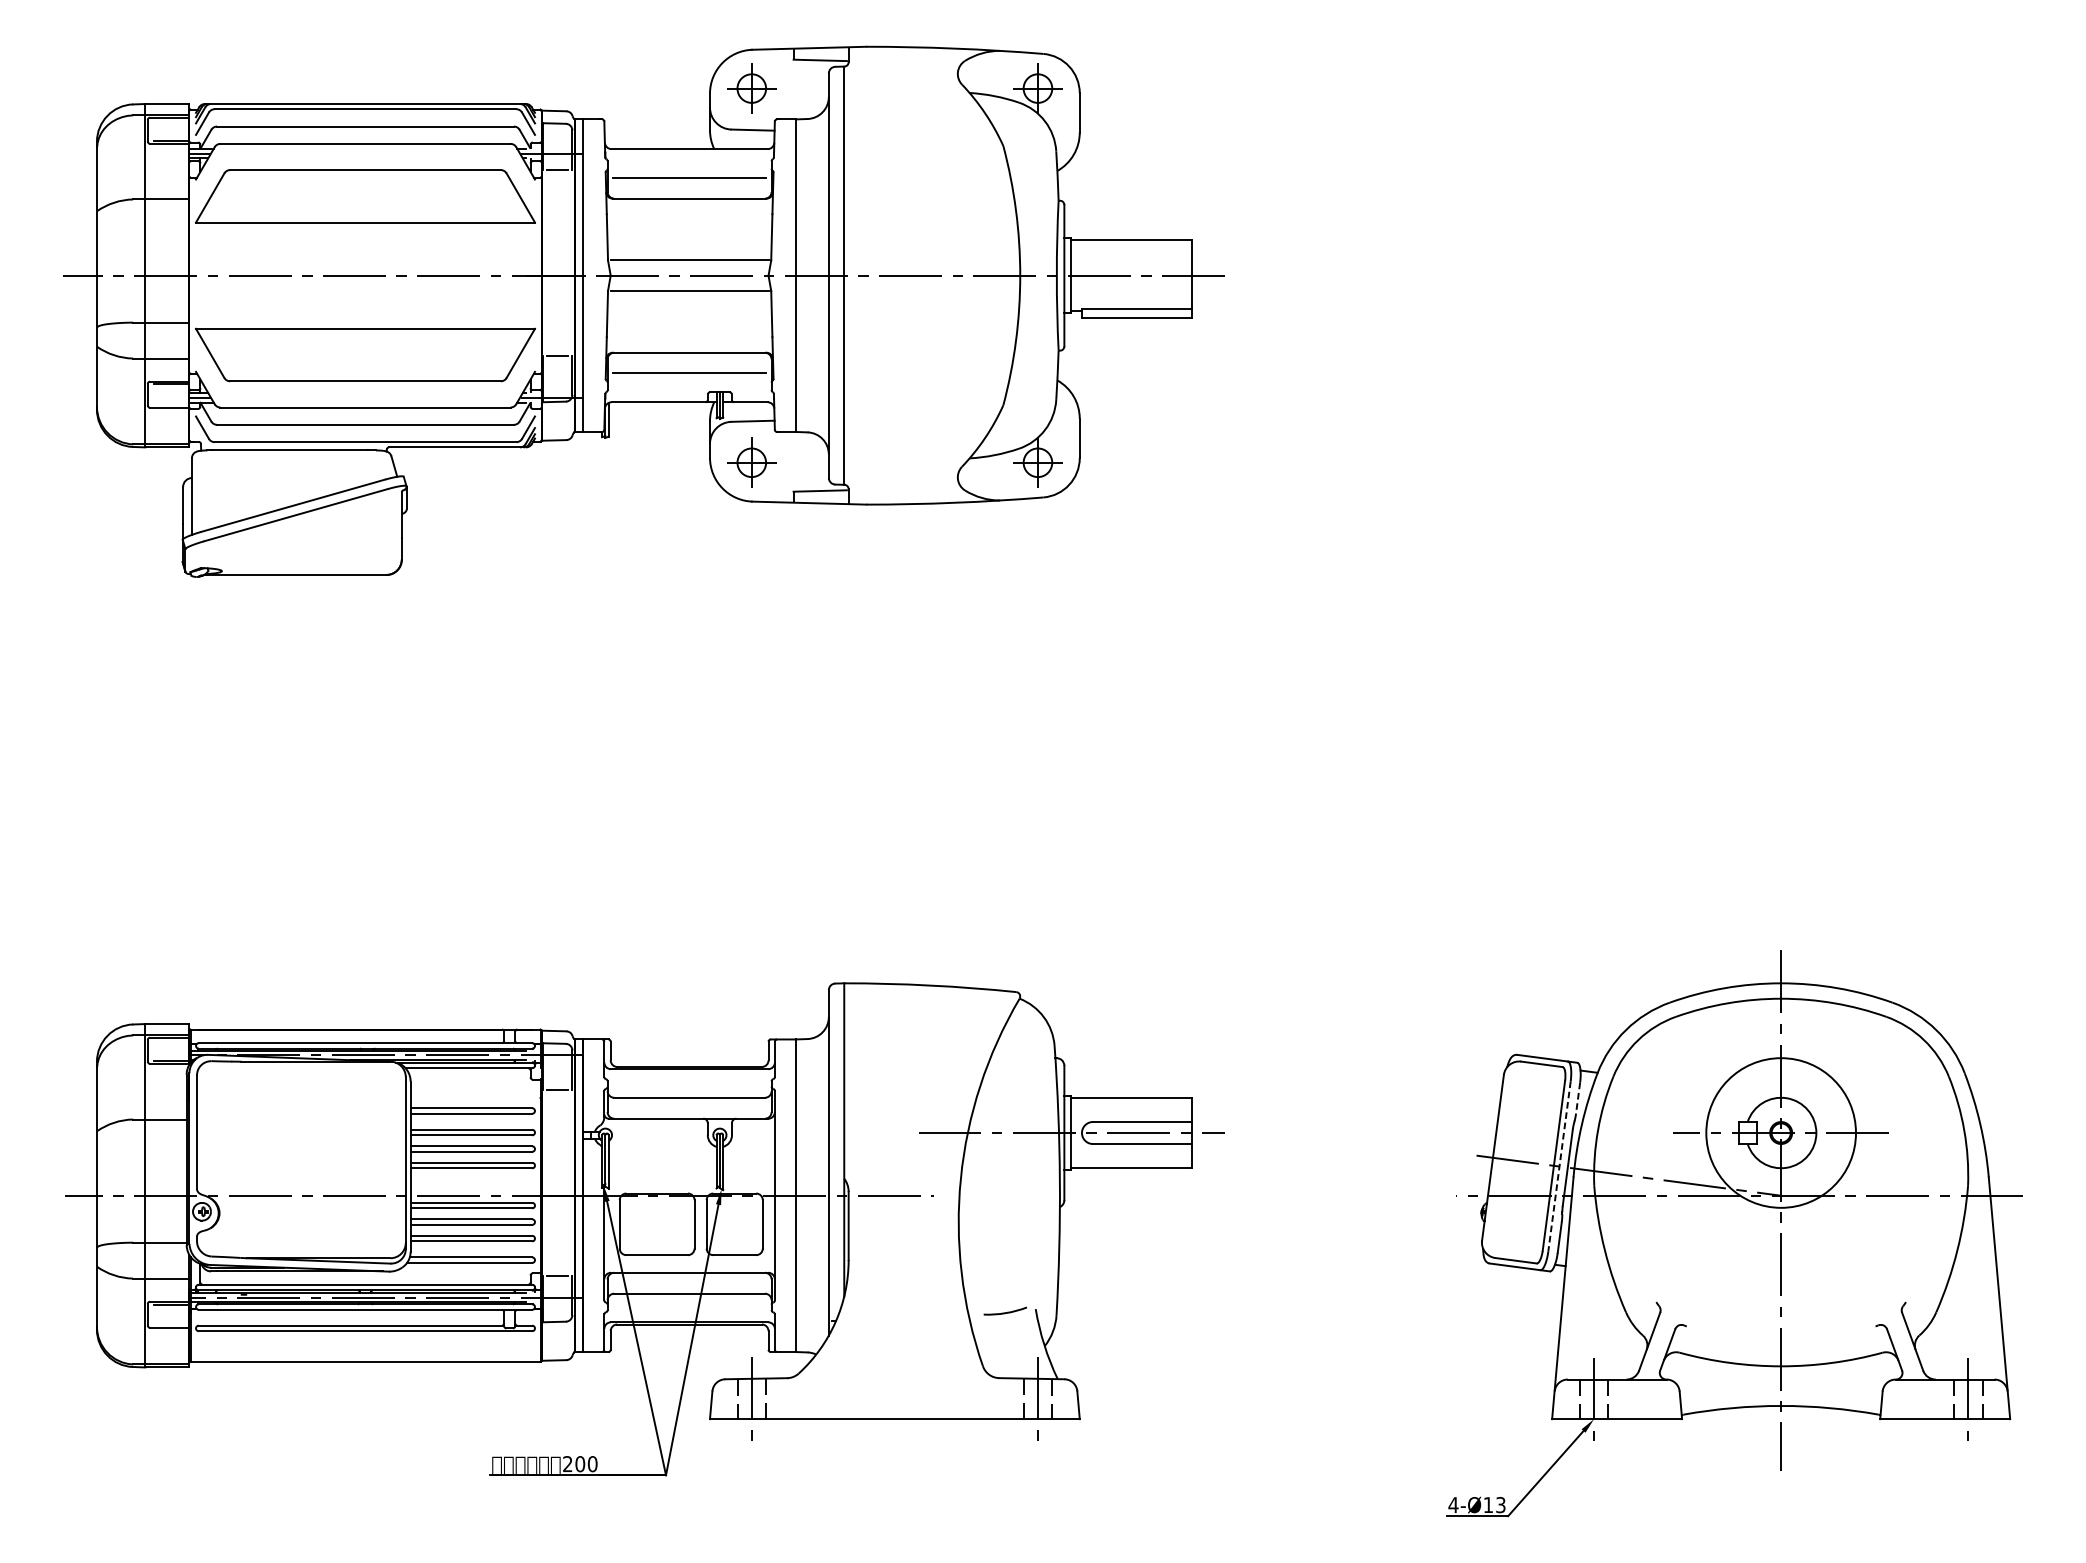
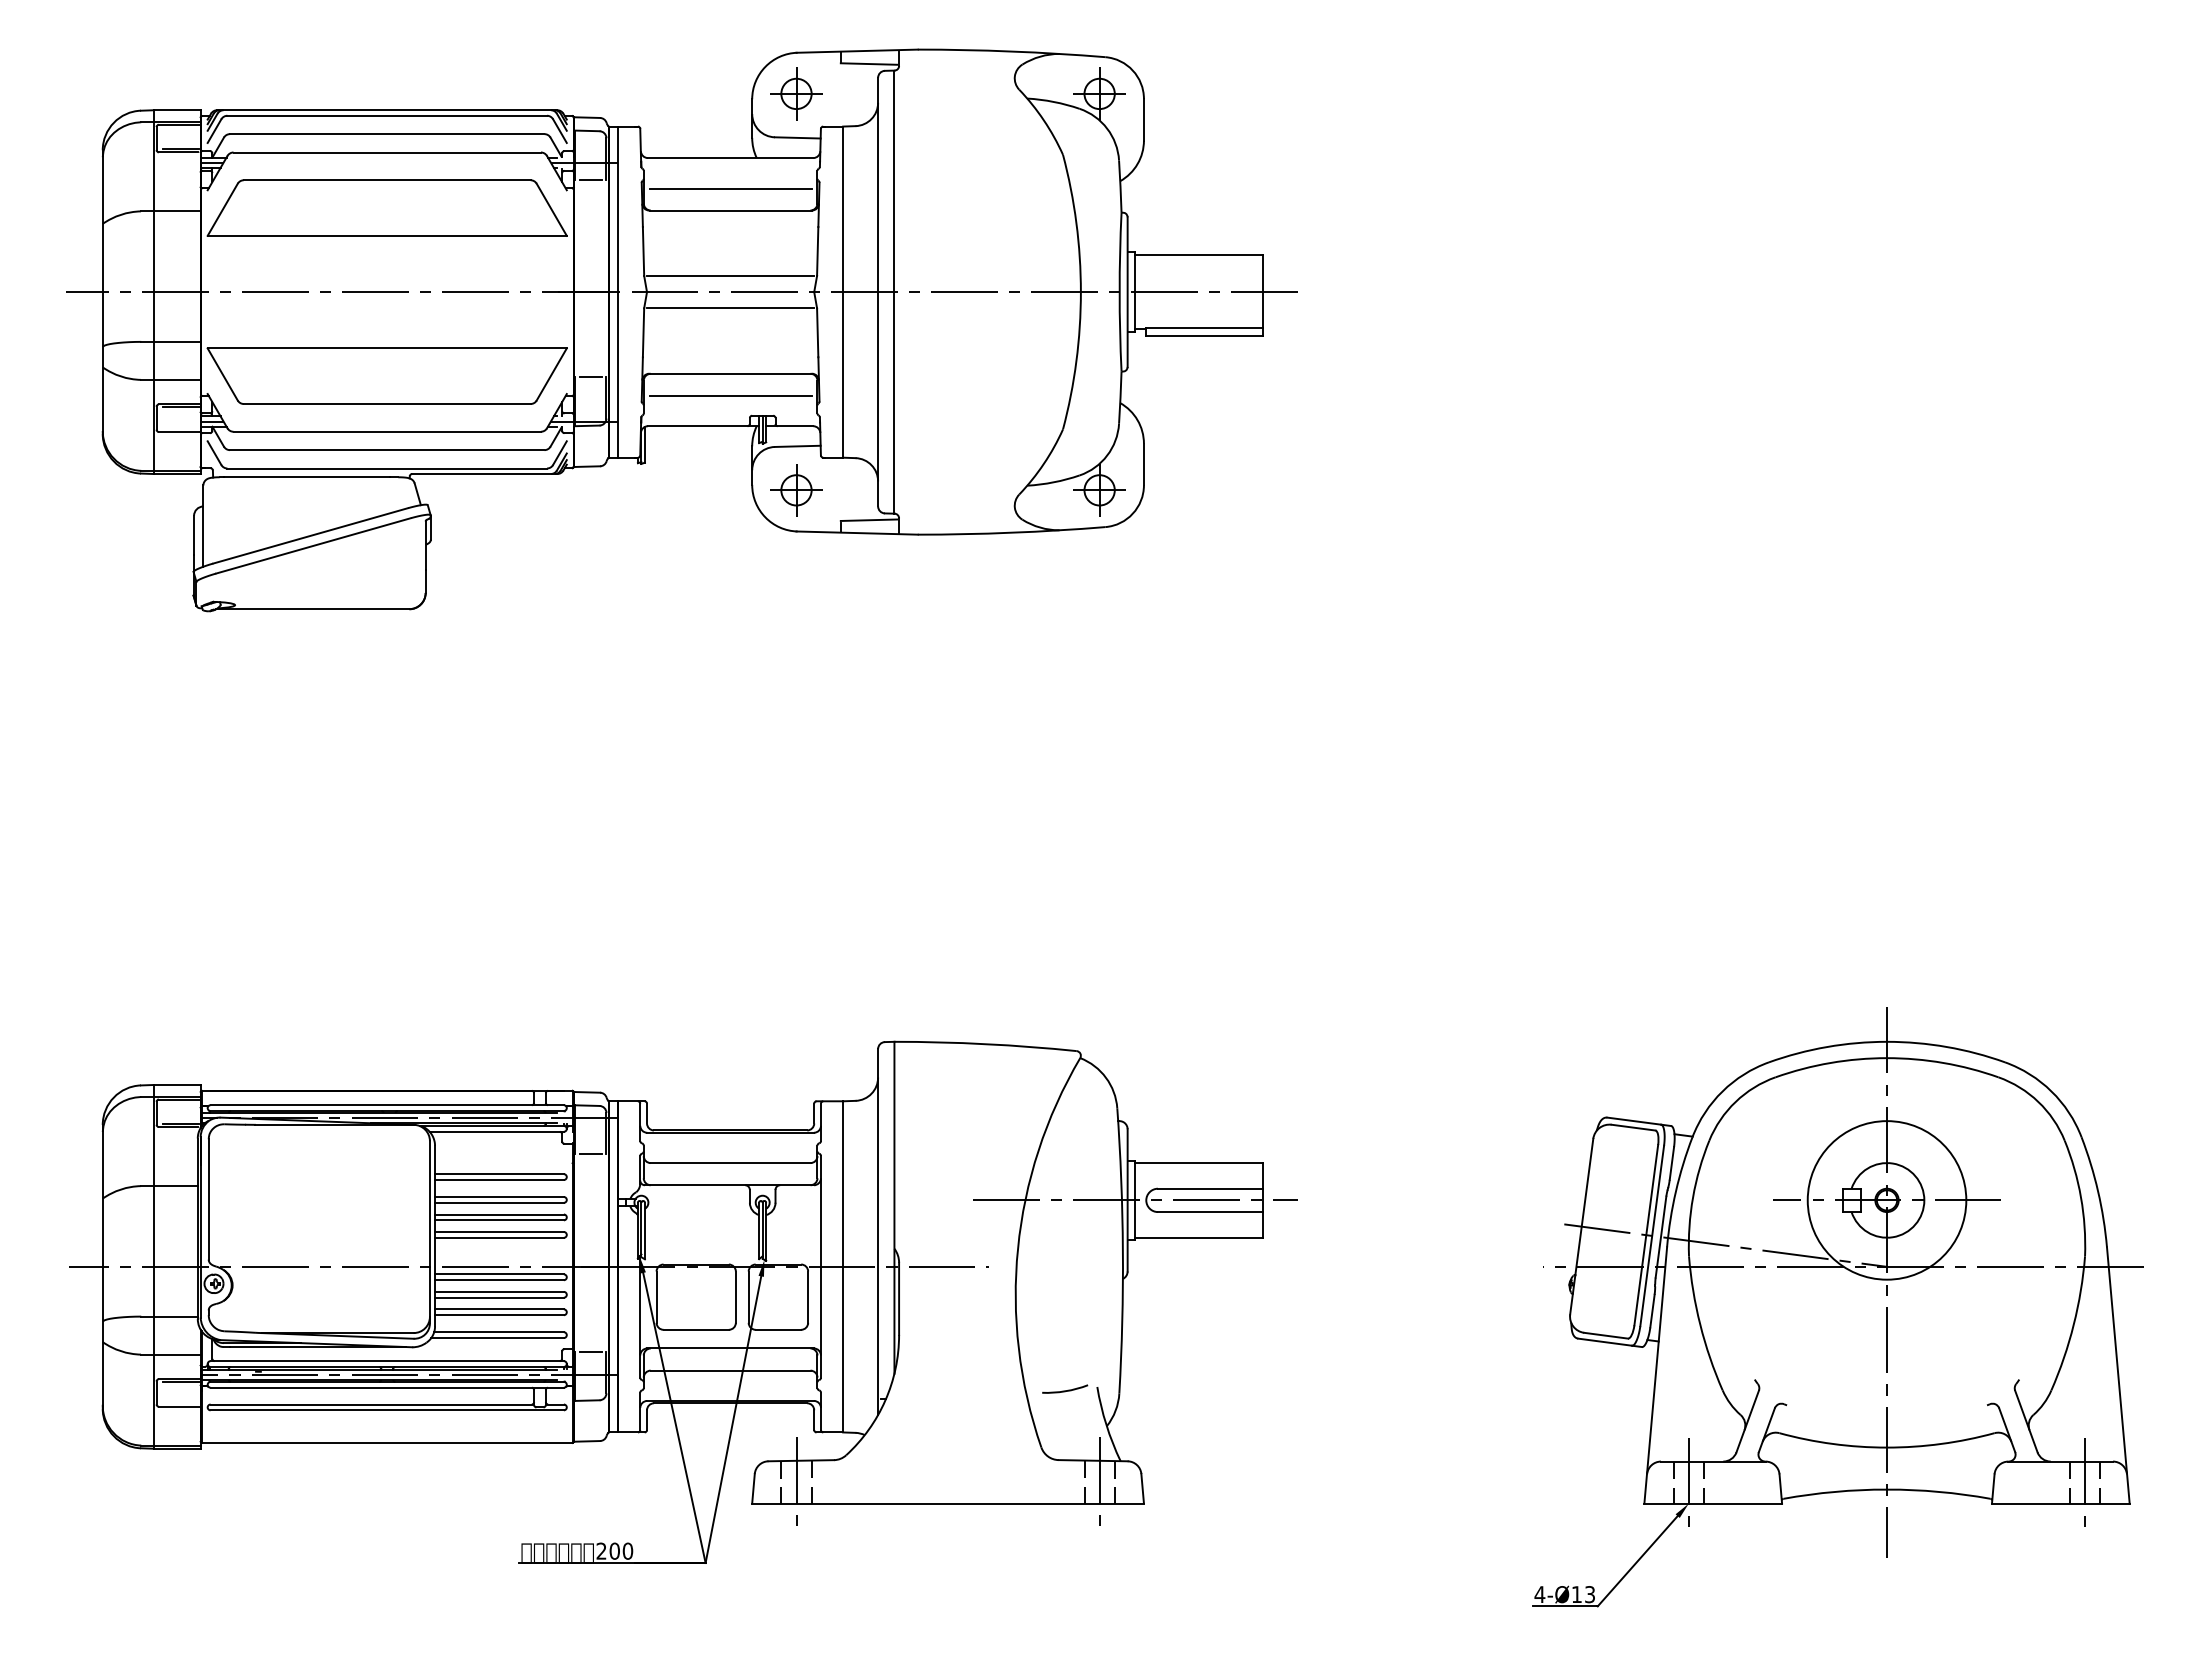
line: (1577, 1098) -> (1671, 1163), dashed -> solid
line: (1559, 1166) -> (1652, 1235), dashed -> solid

